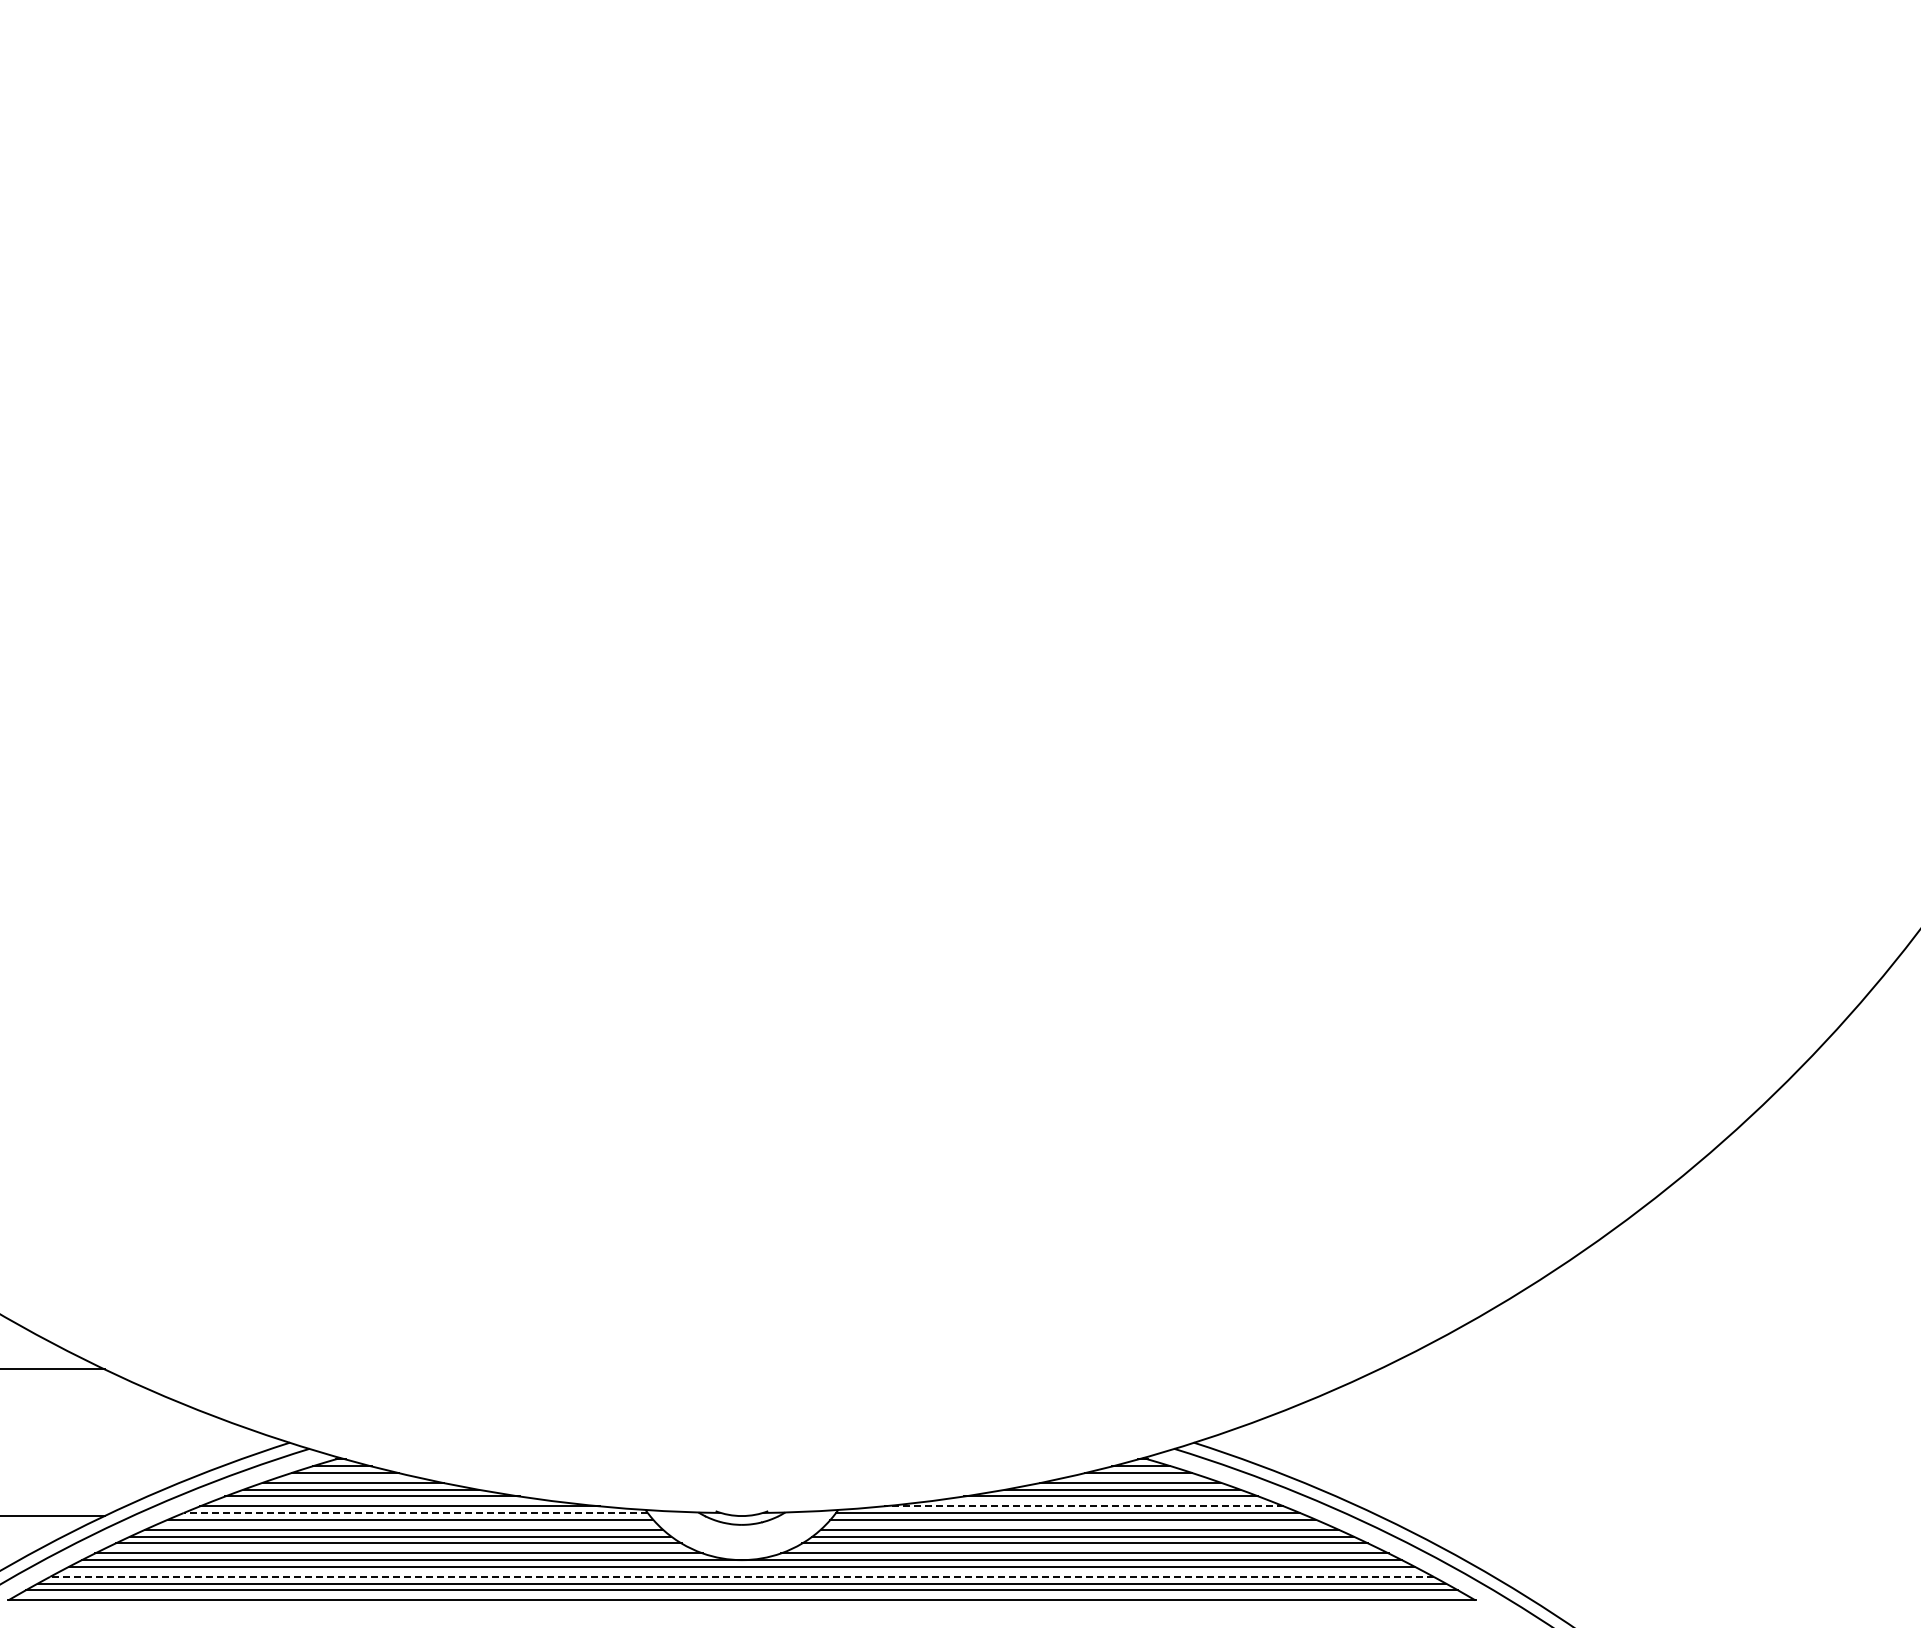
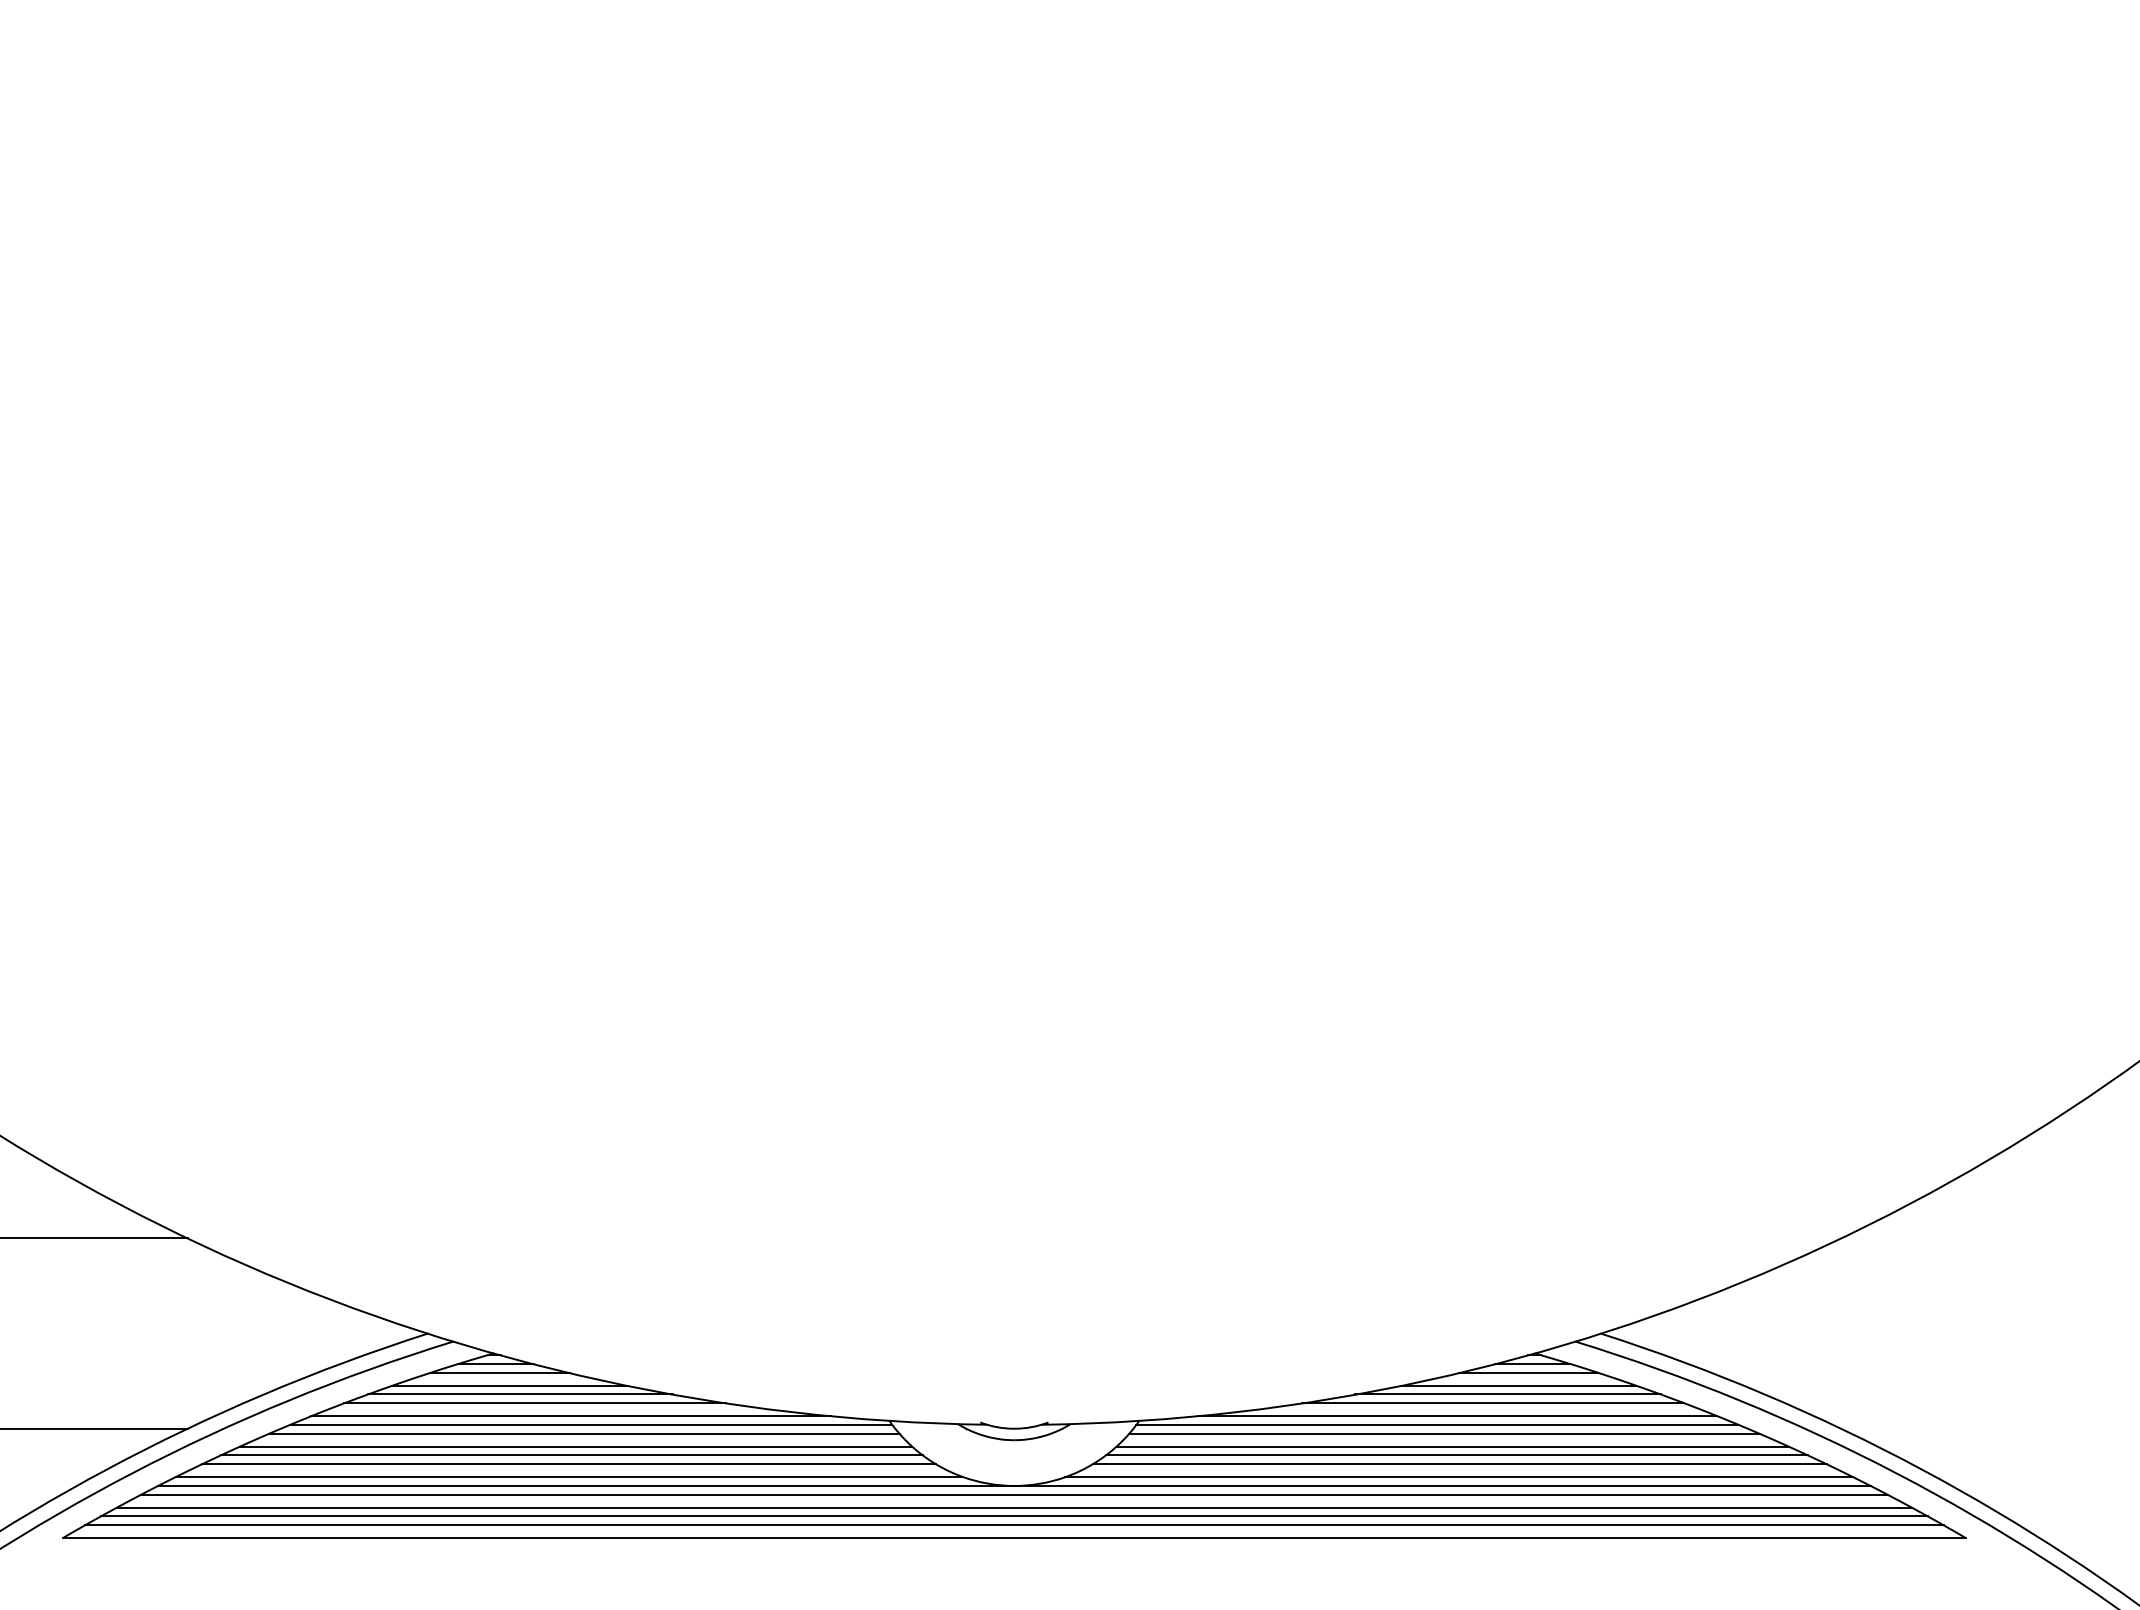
line: (1083, 1506) -> (1457, 1416), dashed -> solid
line: (415, 1513) -> (590, 1425), dashed -> solid
line: (741, 1576) -> (1013, 1507), dashed -> solid

